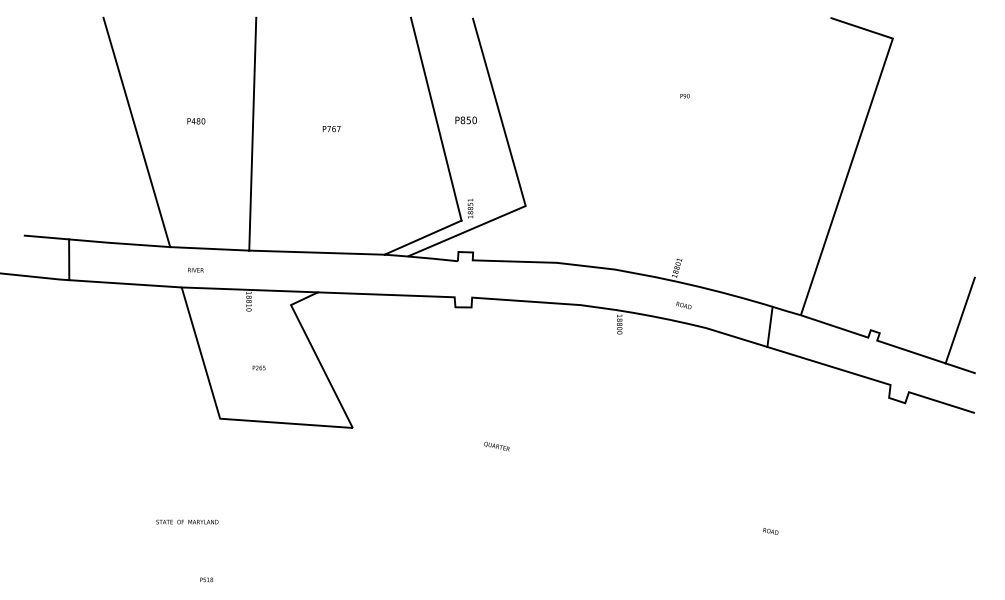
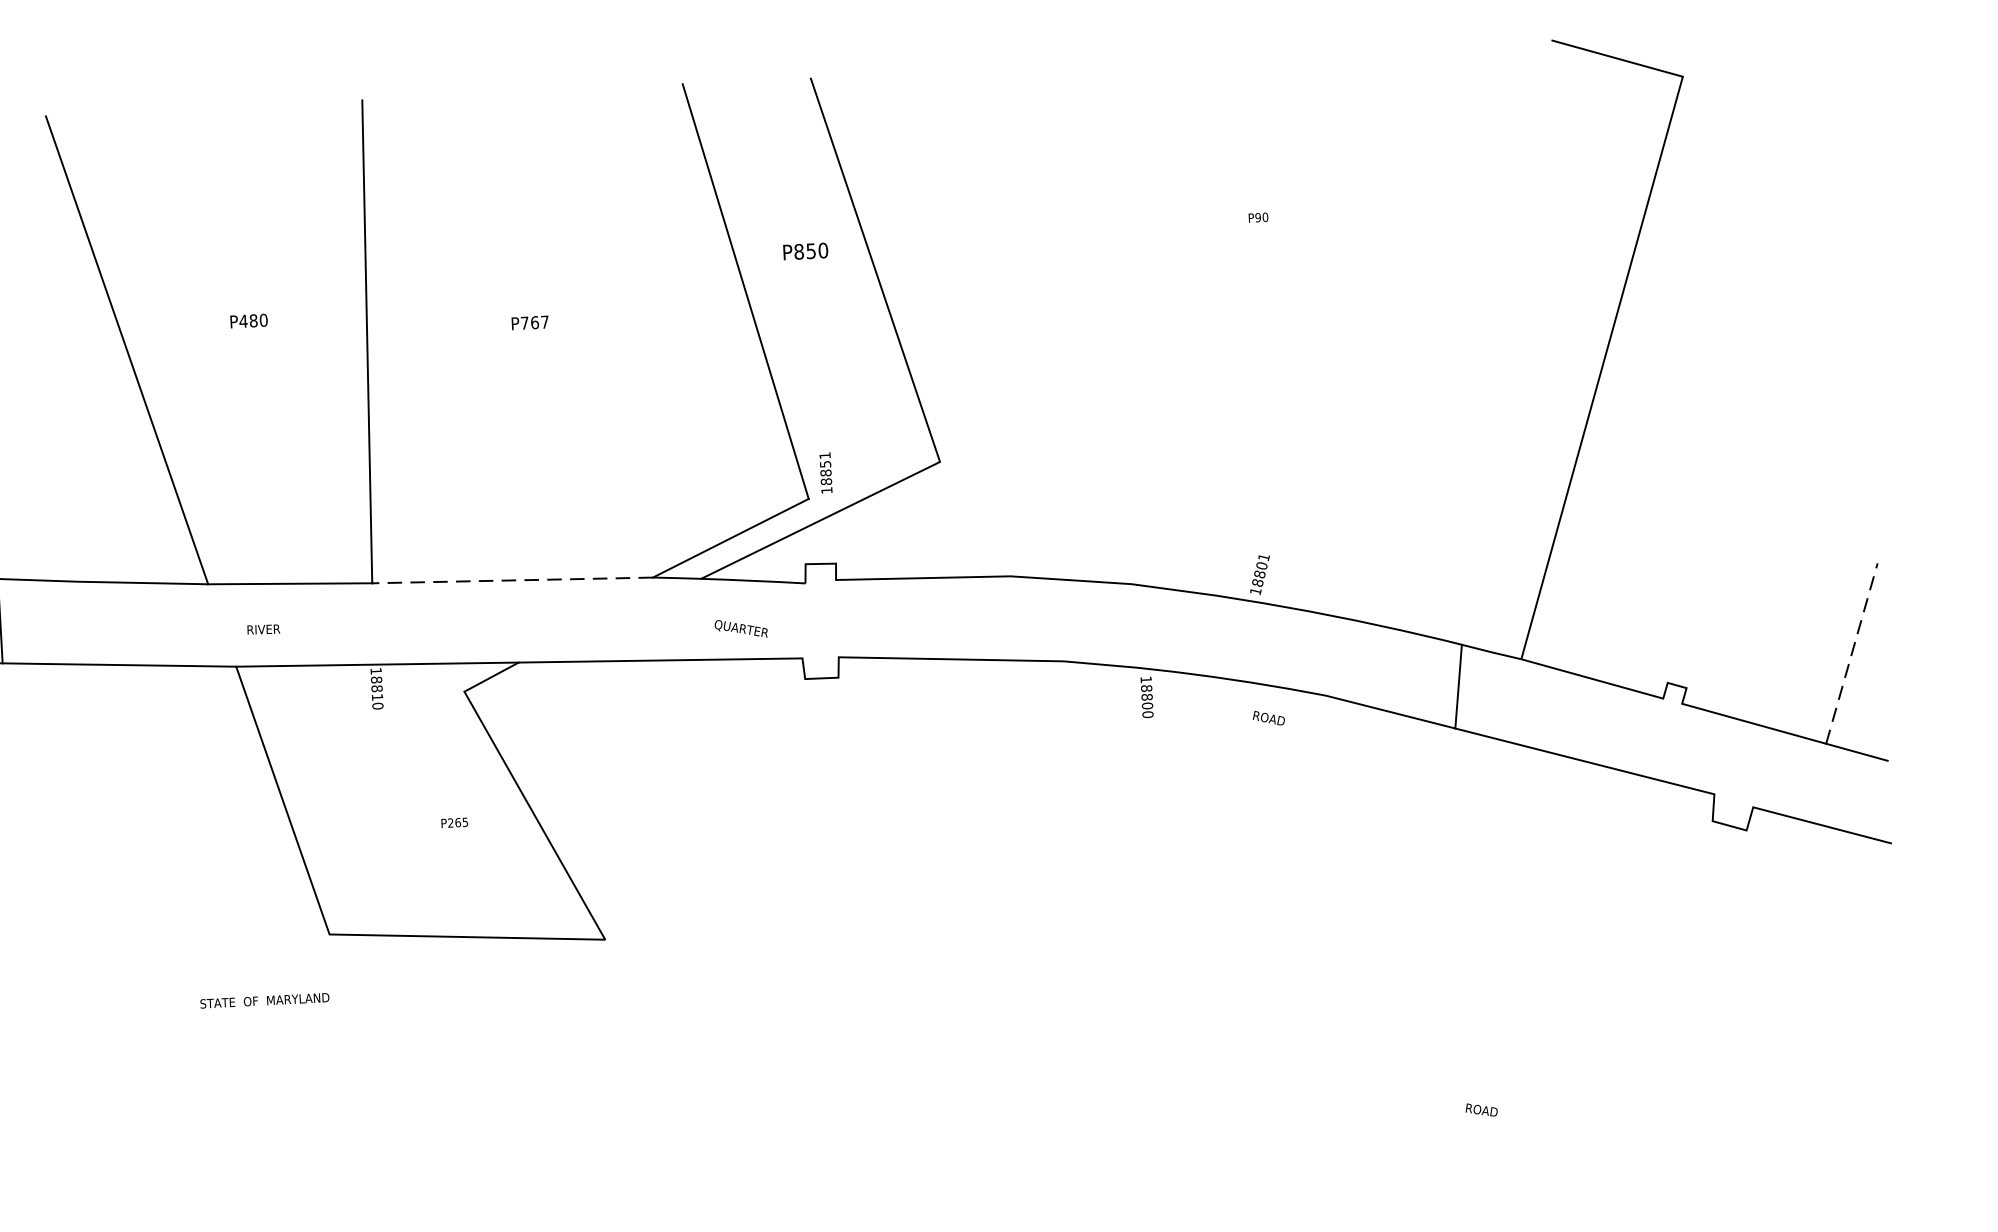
text: (465, 120) -> (804, 251), moved
line: (316, 252) -> (511, 580), solid -> dashed
text: (683, 305) -> (1268, 718), moved
line: (960, 320) -> (1852, 653), solid -> dashed
text: (258, 367) -> (453, 821), moved
text: (496, 446) -> (740, 628), moved
text: (187, 521) -> (265, 999), moved

